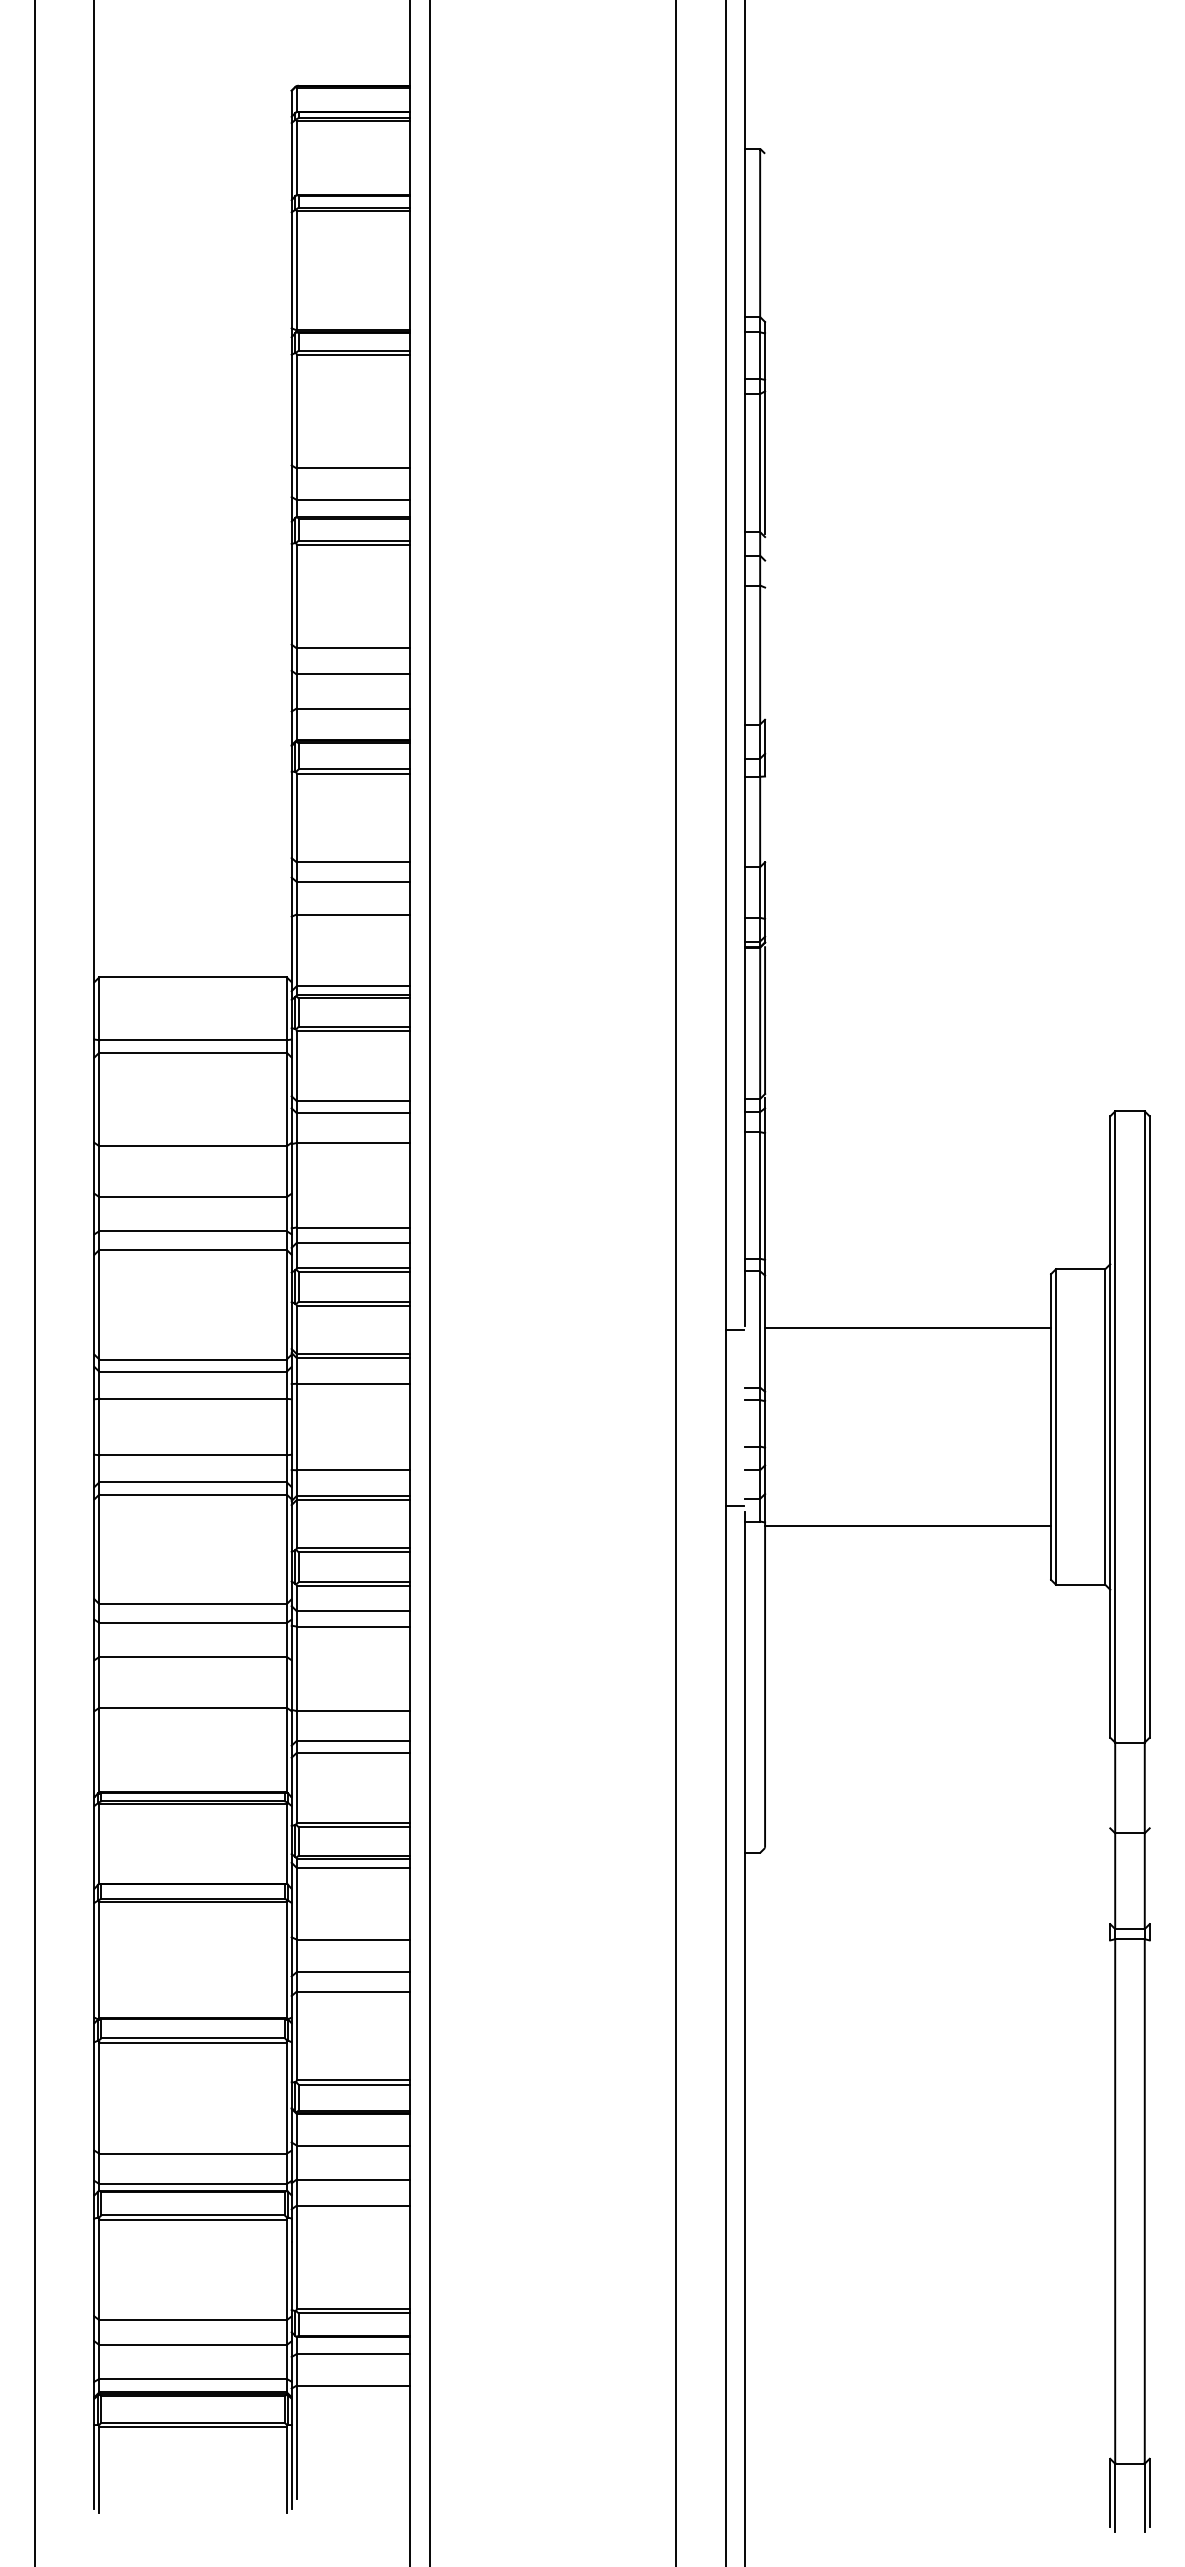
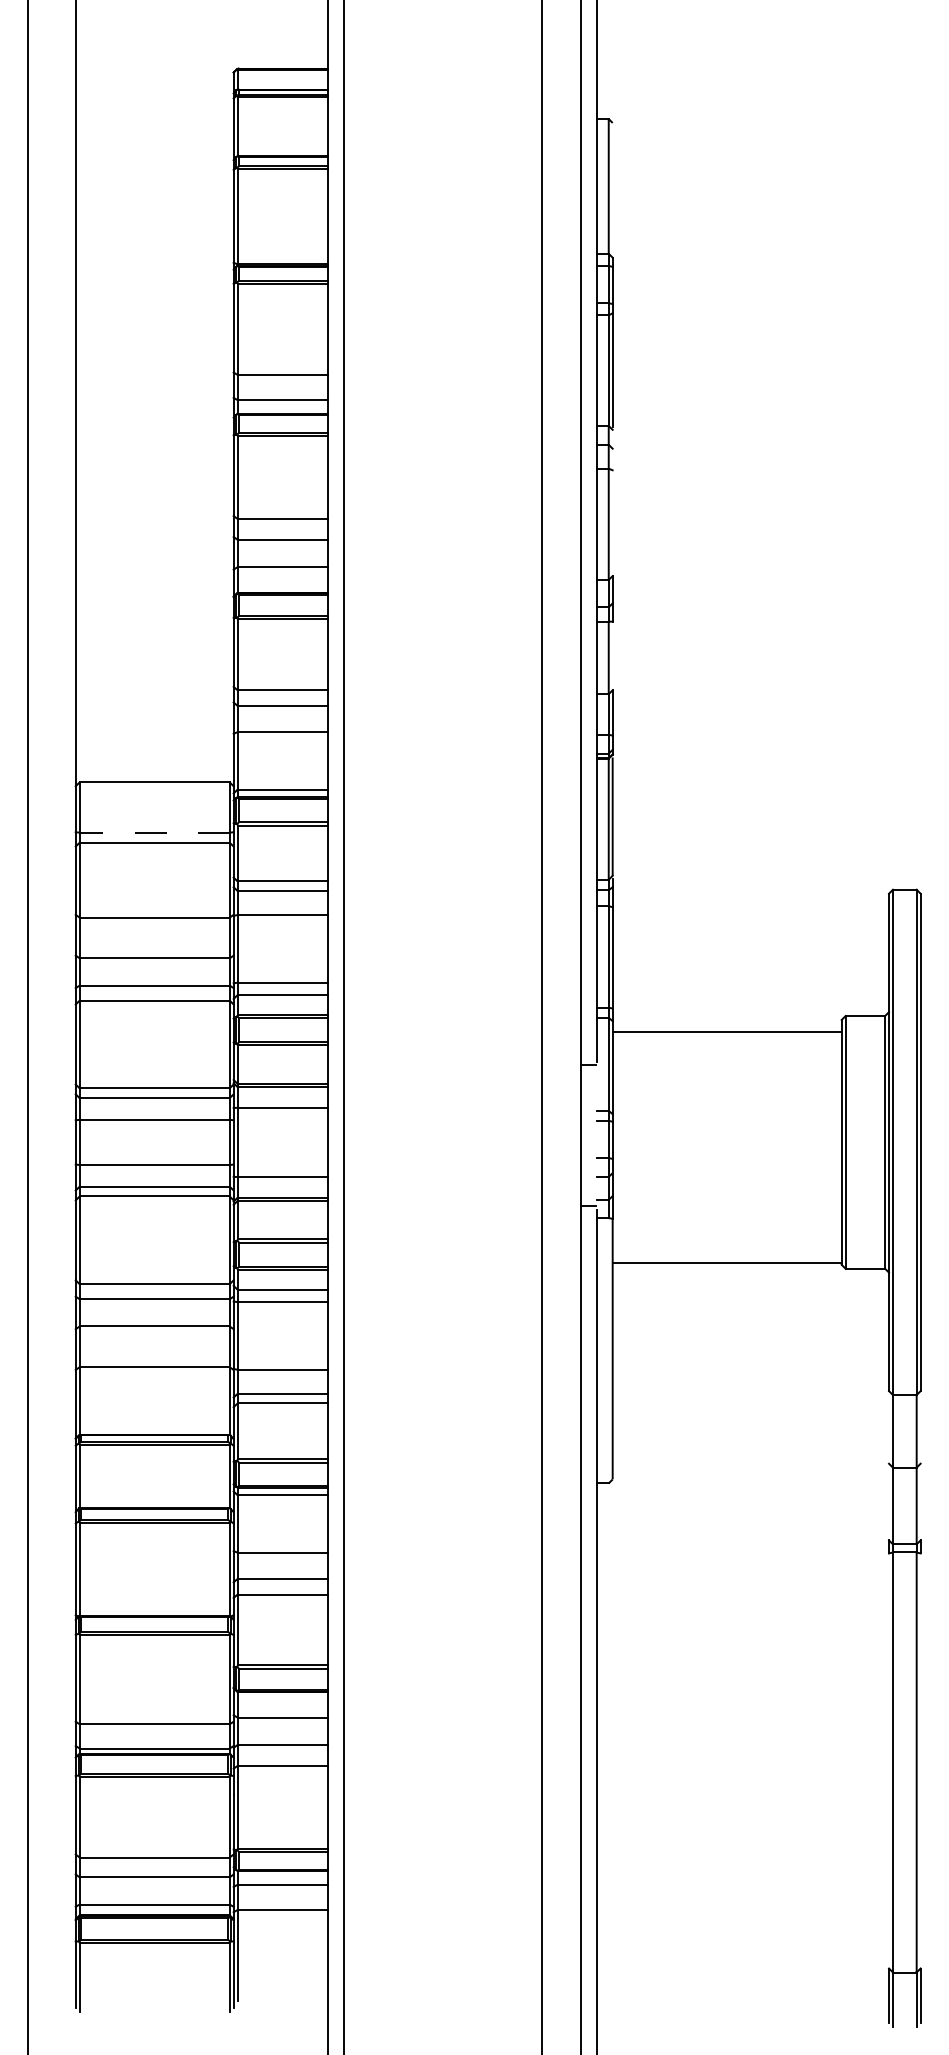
line: (192, 1039) -> (154, 832), solid -> dashed
line: (907, 1328) -> (726, 1032), moved
line: (907, 1525) -> (726, 1263), moved

